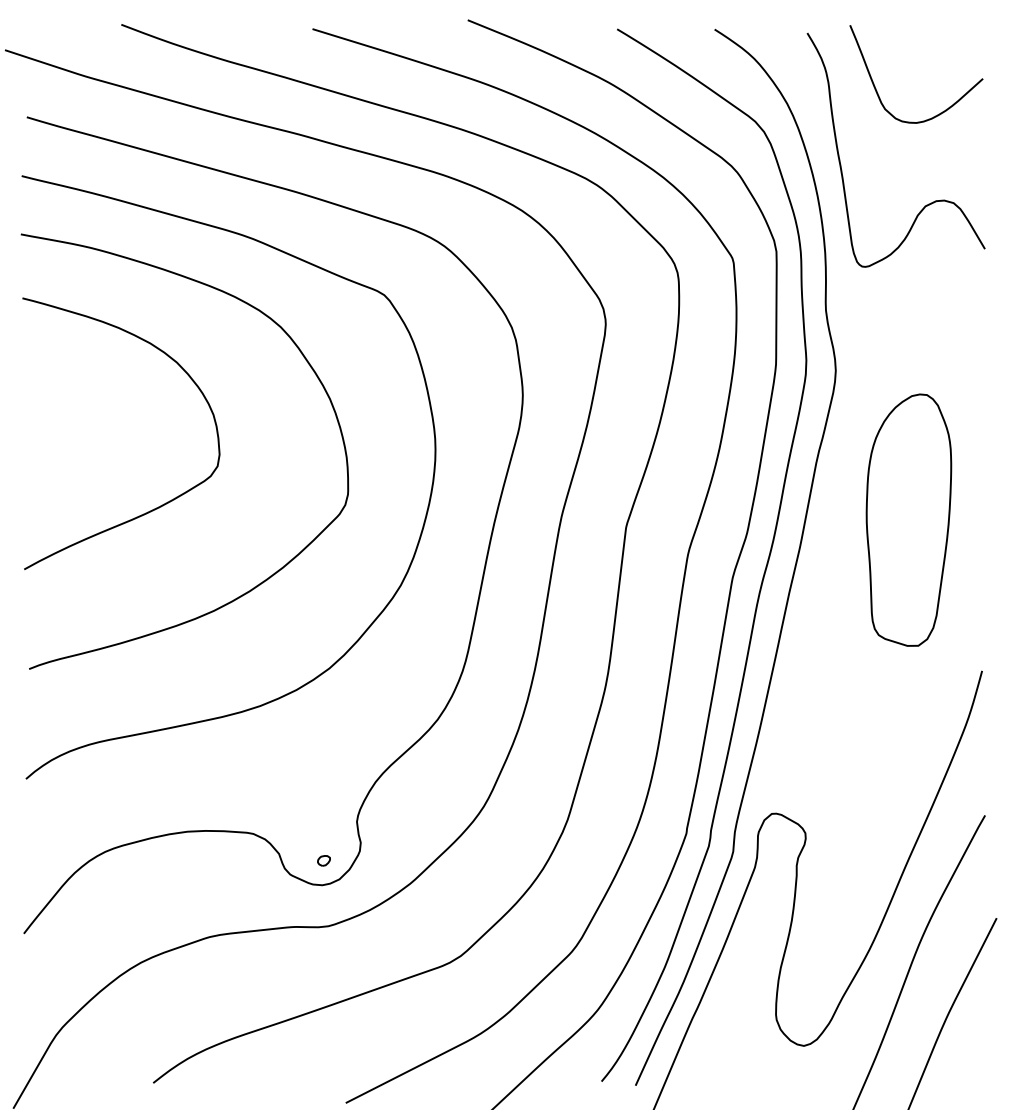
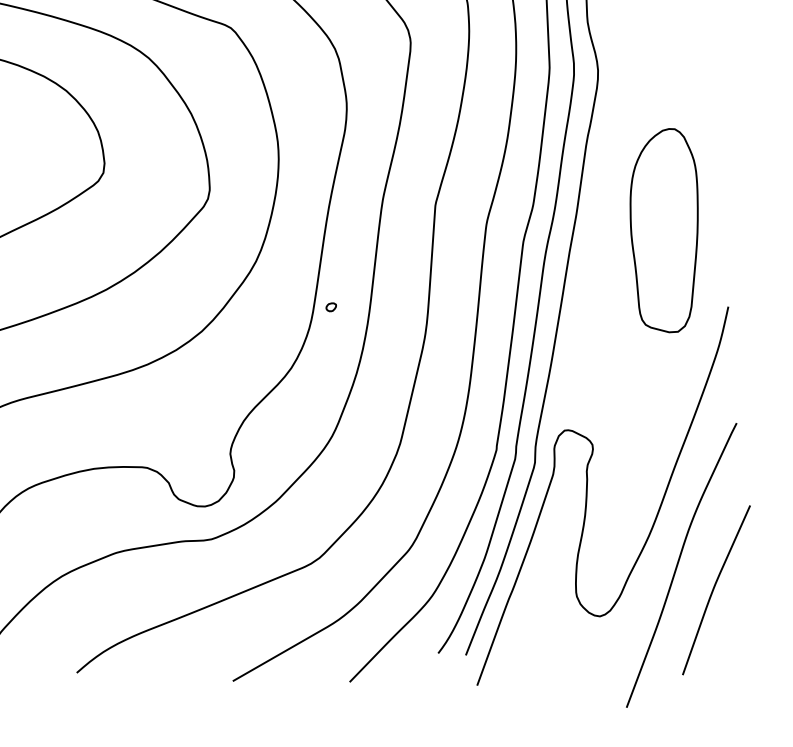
part: (908, 519) -> (664, 230), moved
part: (323, 860) -> (330, 307), moved

